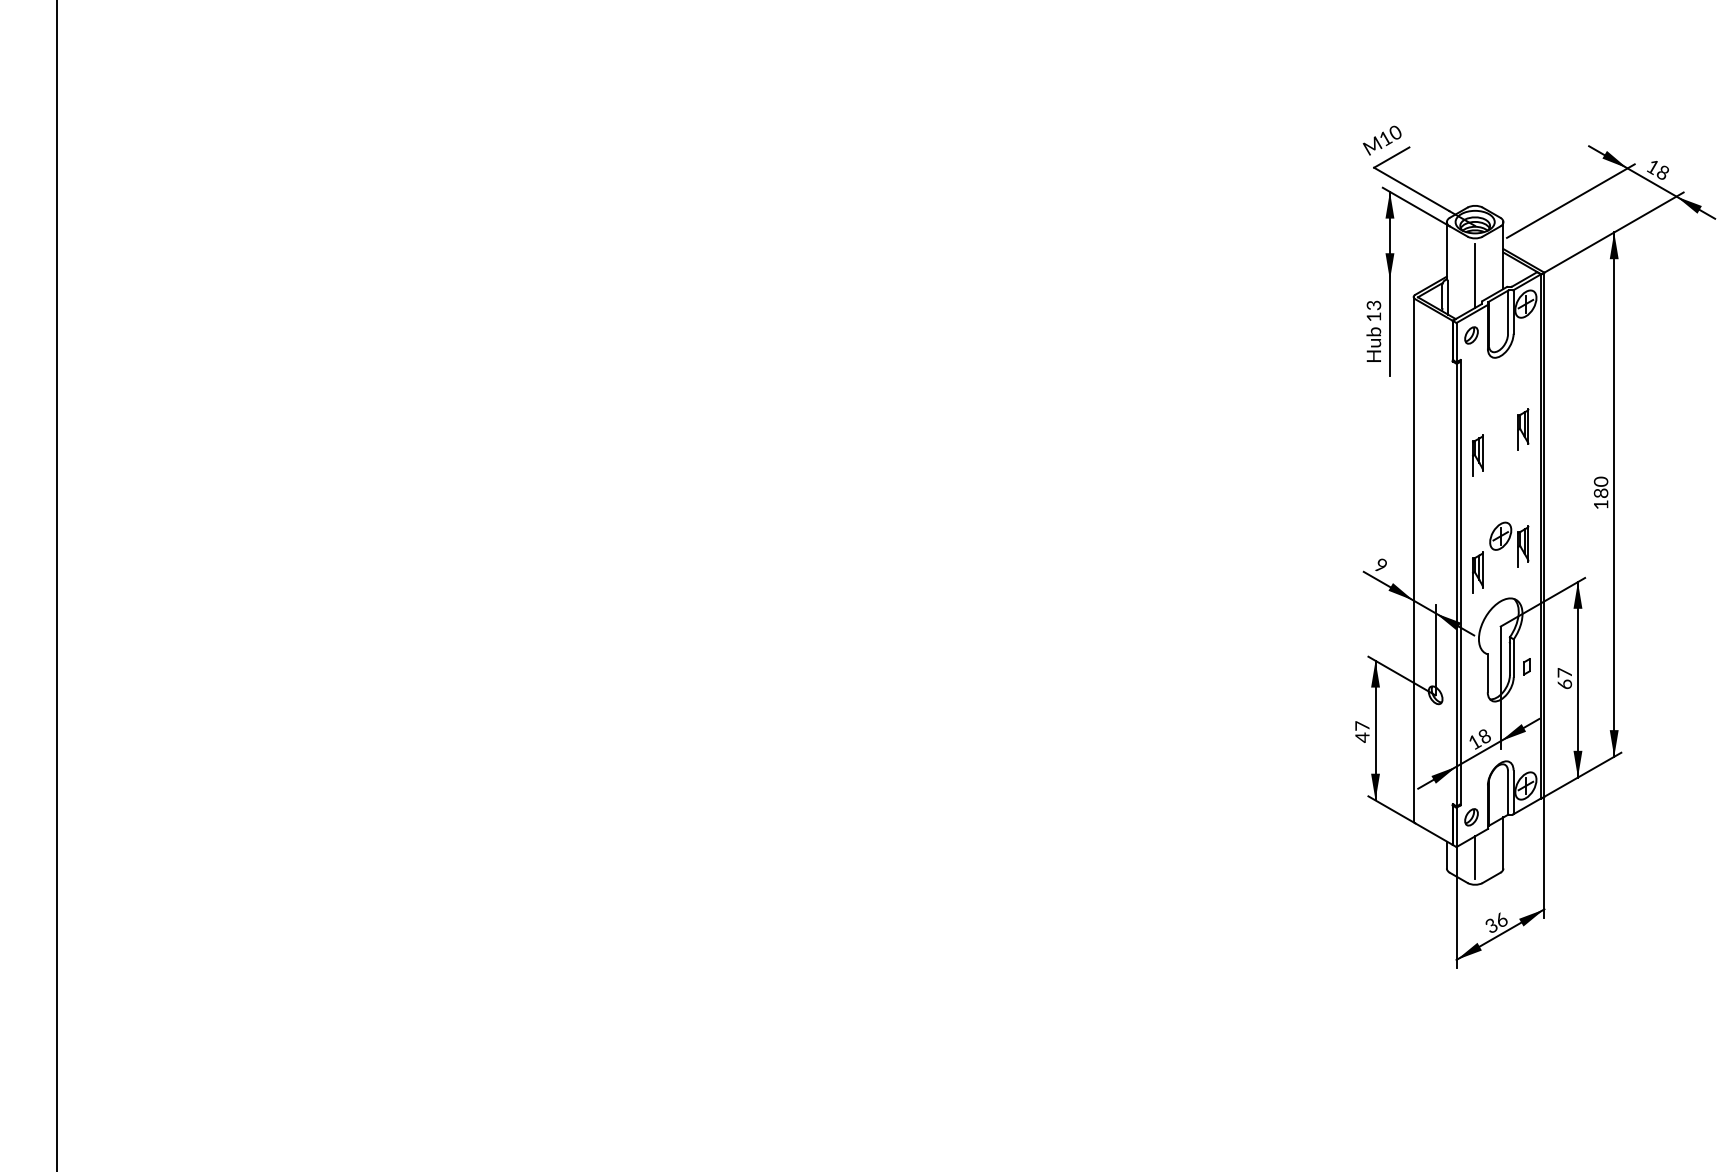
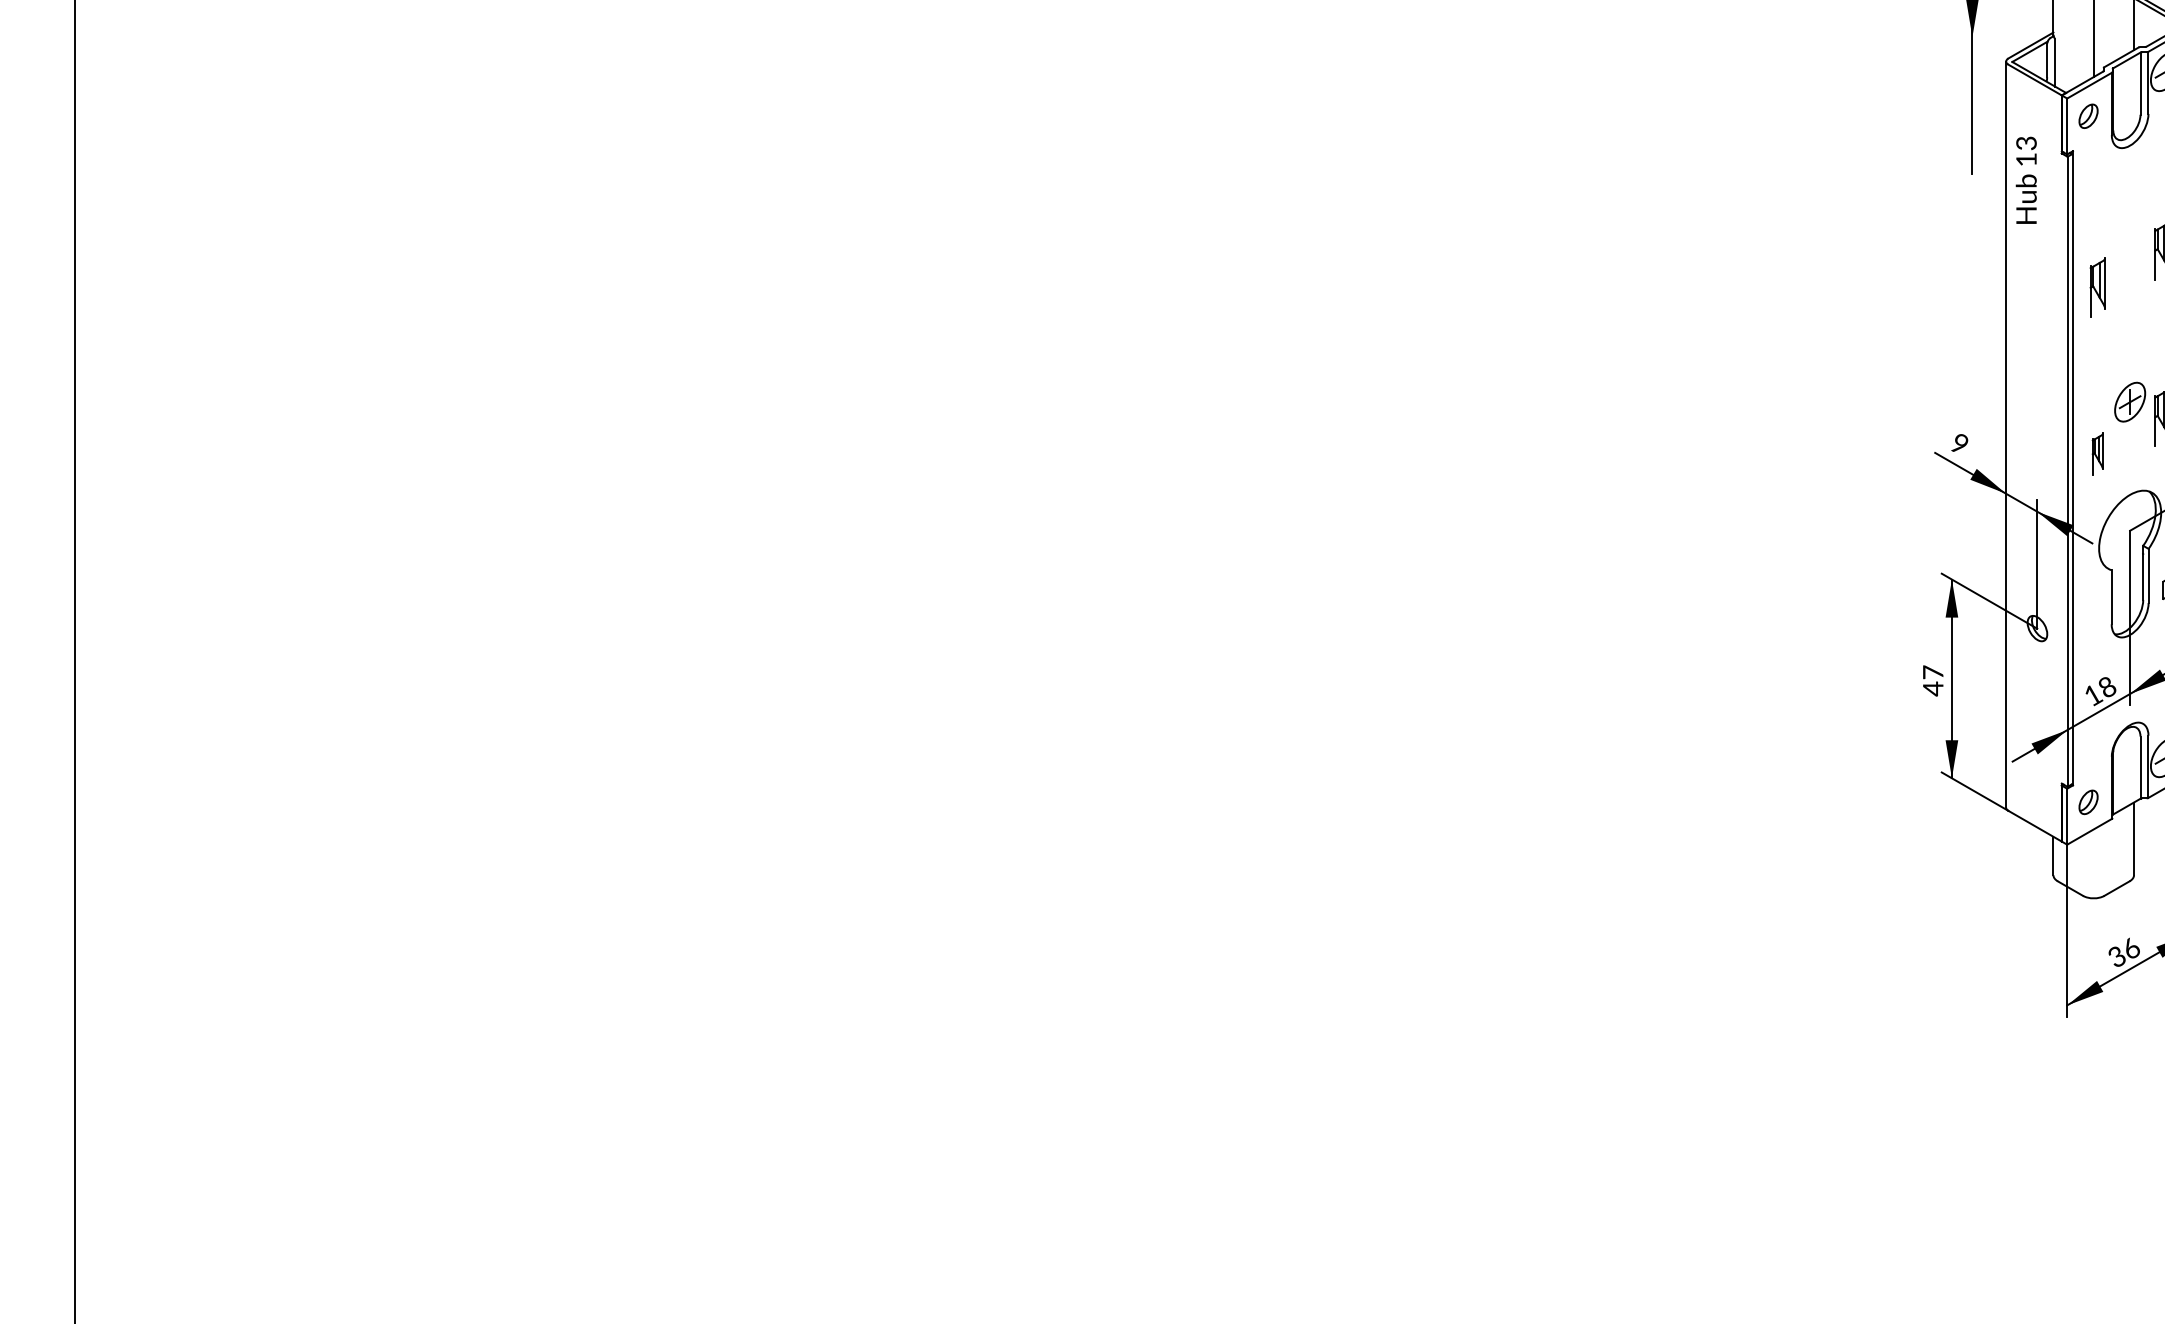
text: (1373, 330) -> (2025, 178), moved
part: (1477, 572) -> (2097, 453), size x0.7
line: (1475, 857) -> (2094, 859), removed

